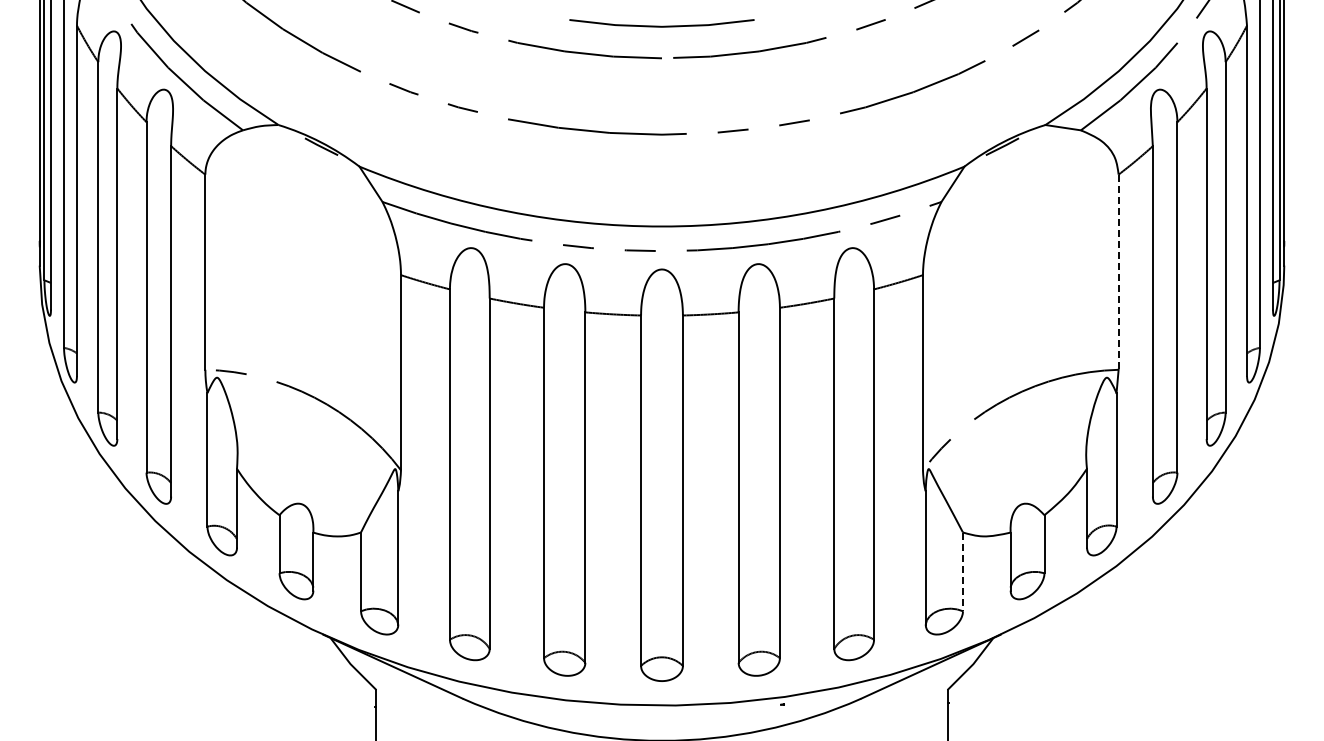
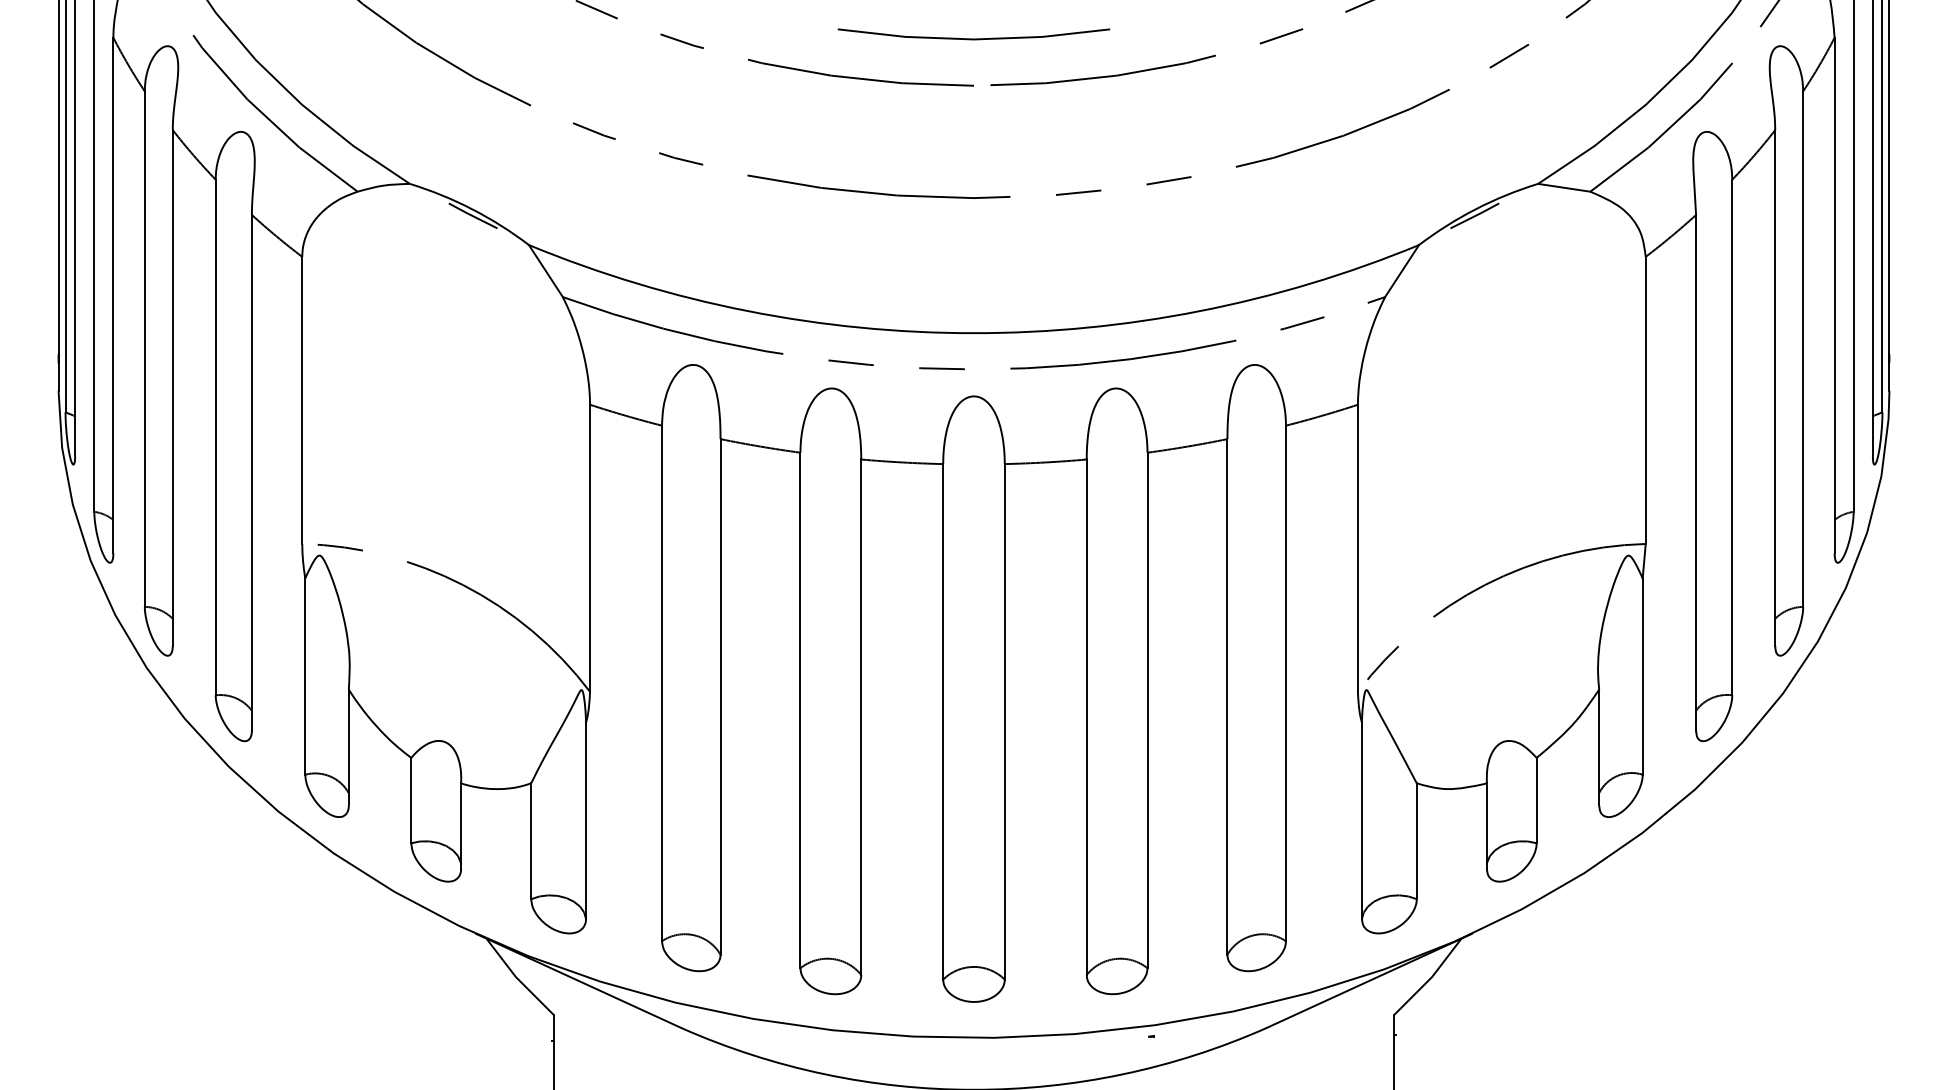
line: (1118, 272) -> (1645, 400), dashed -> solid
line: (962, 572) -> (1416, 842), dashed -> solid

